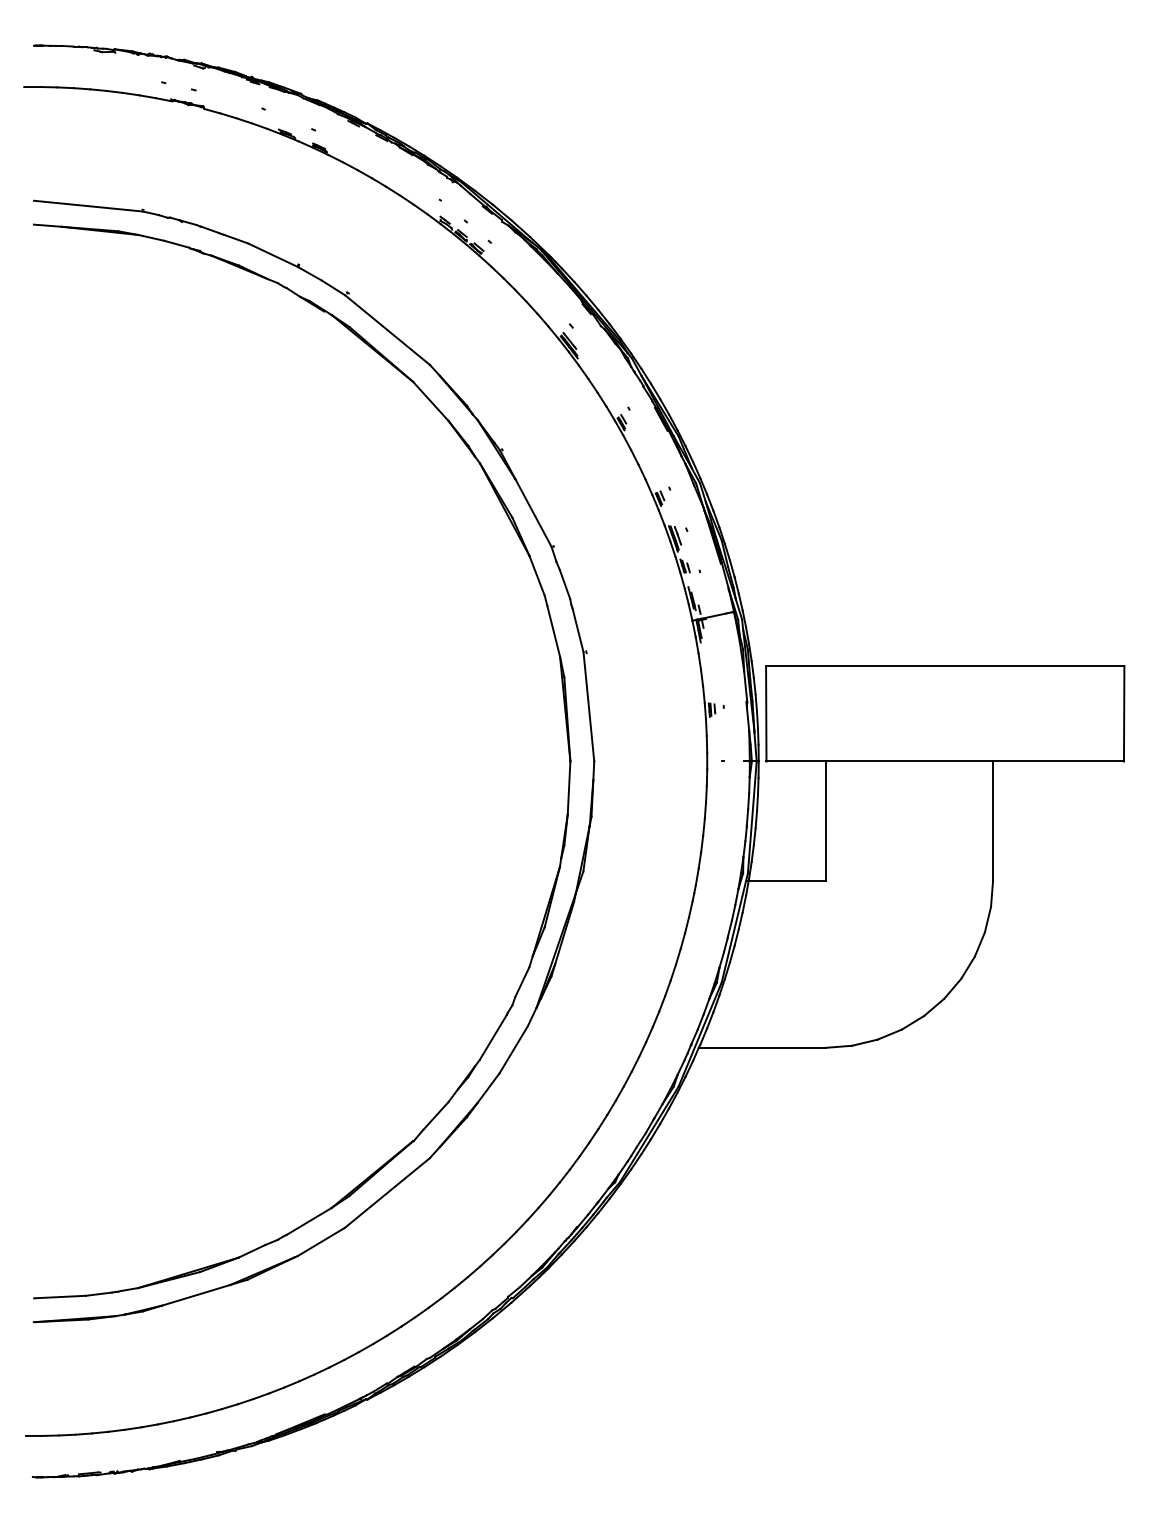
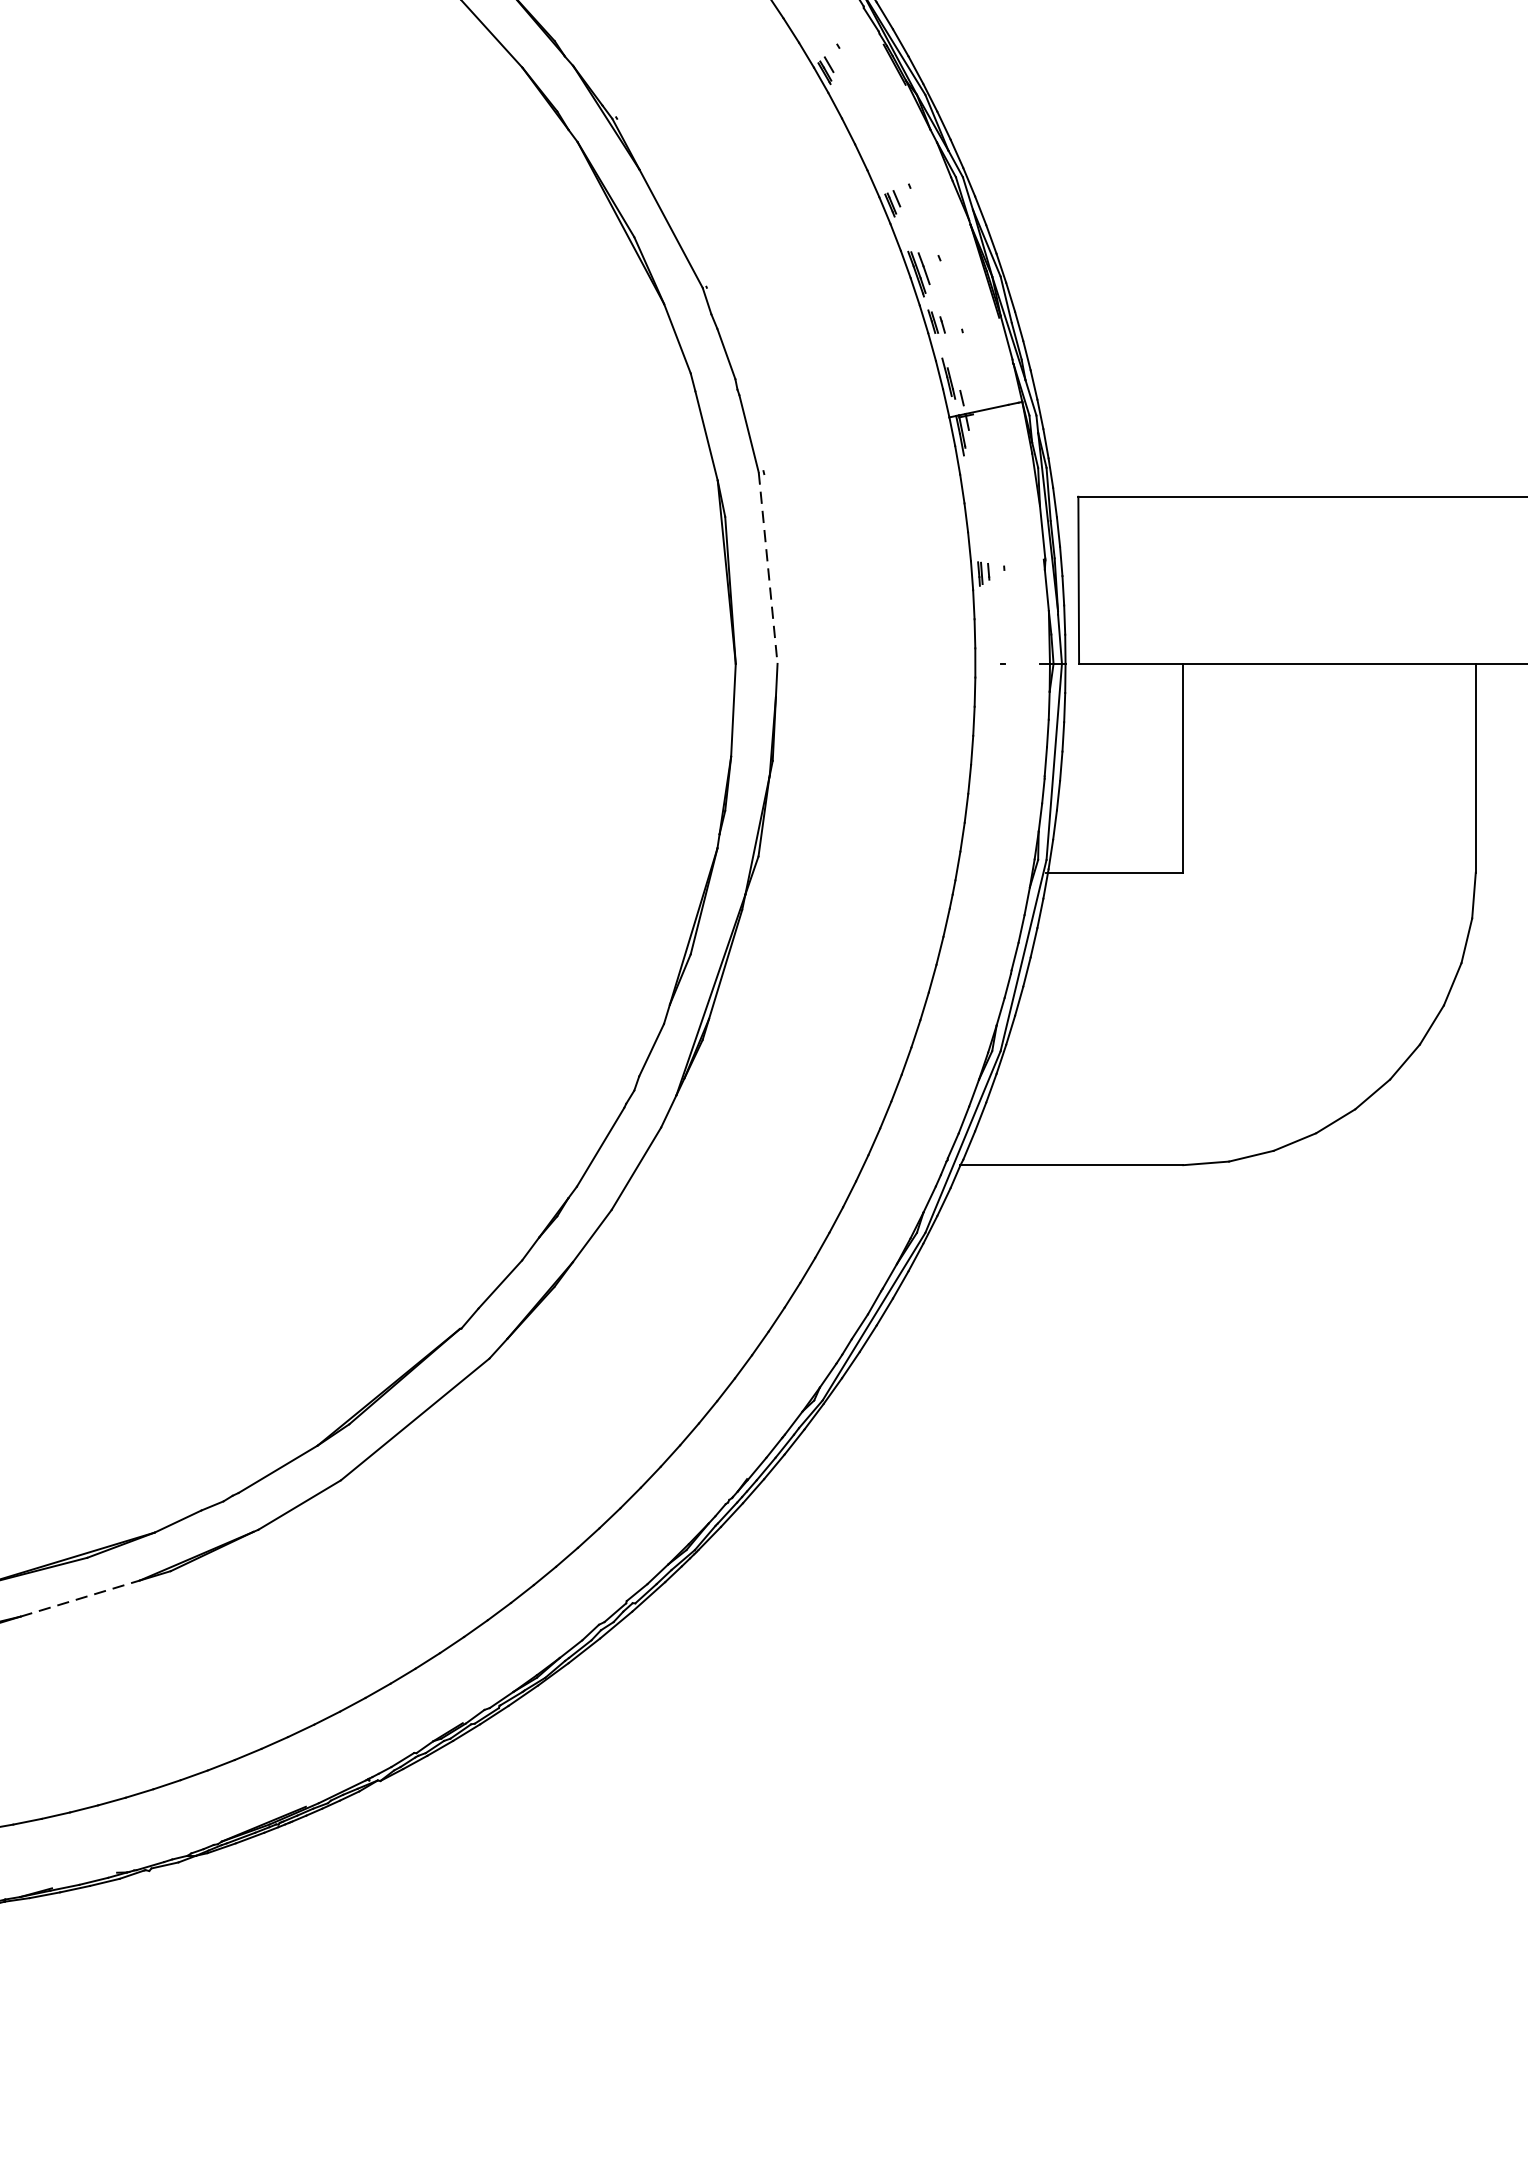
line: (588, 706) -> (767, 567), solid -> dashed
line: (195, 1295) -> (79, 1598), solid -> dashed

